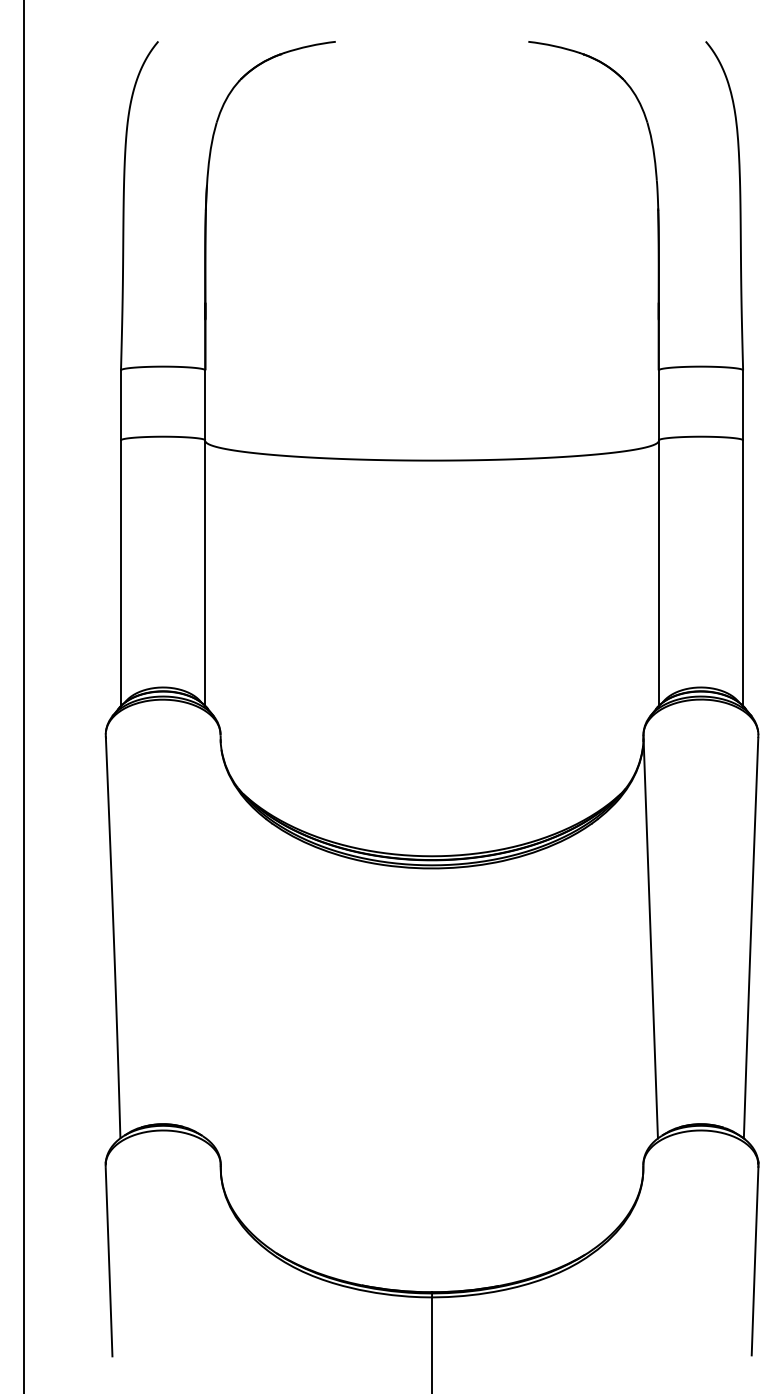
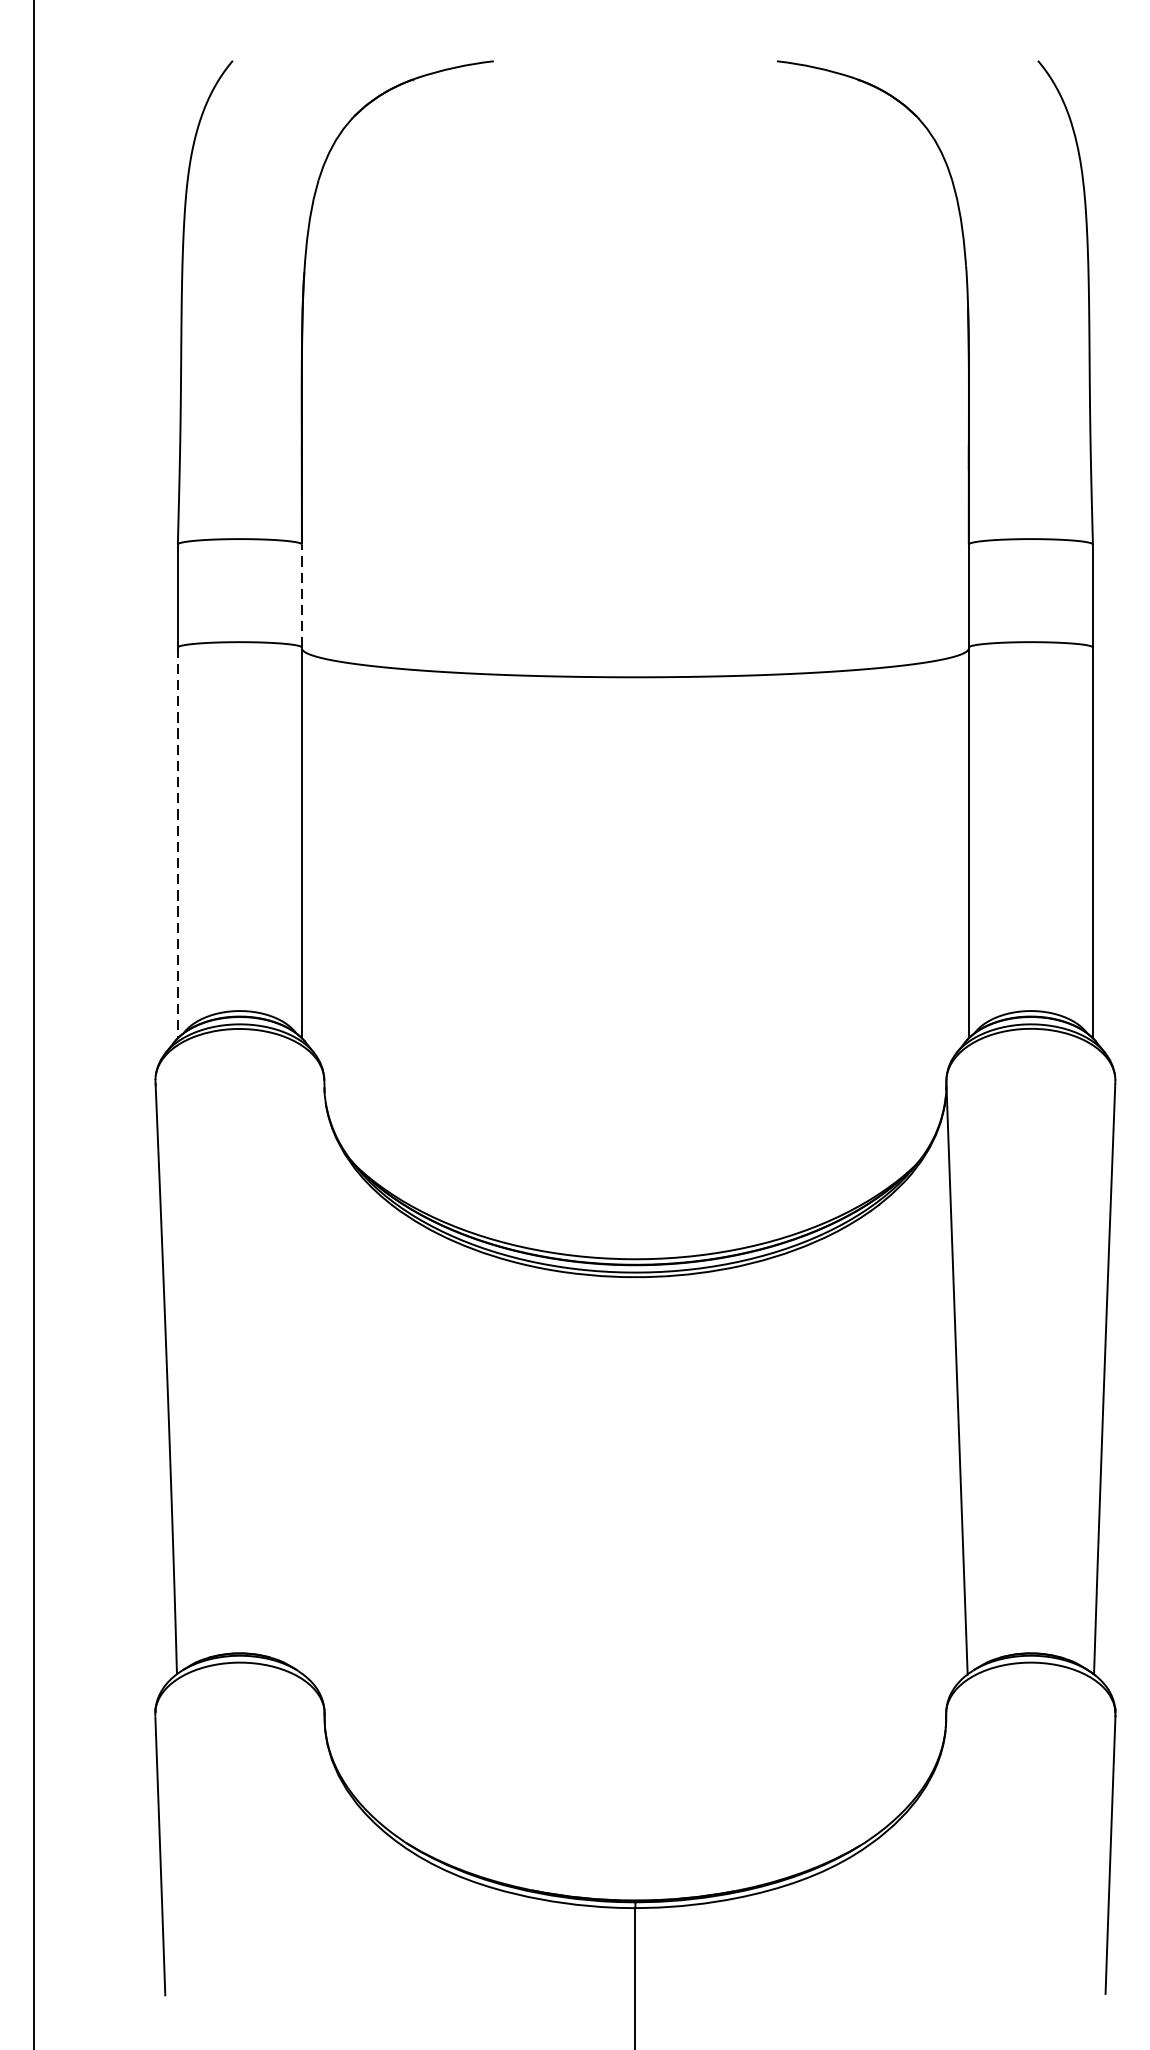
line: (205, 404) -> (302, 594), solid -> dashed
line: (121, 573) -> (178, 843), solid -> dashed

